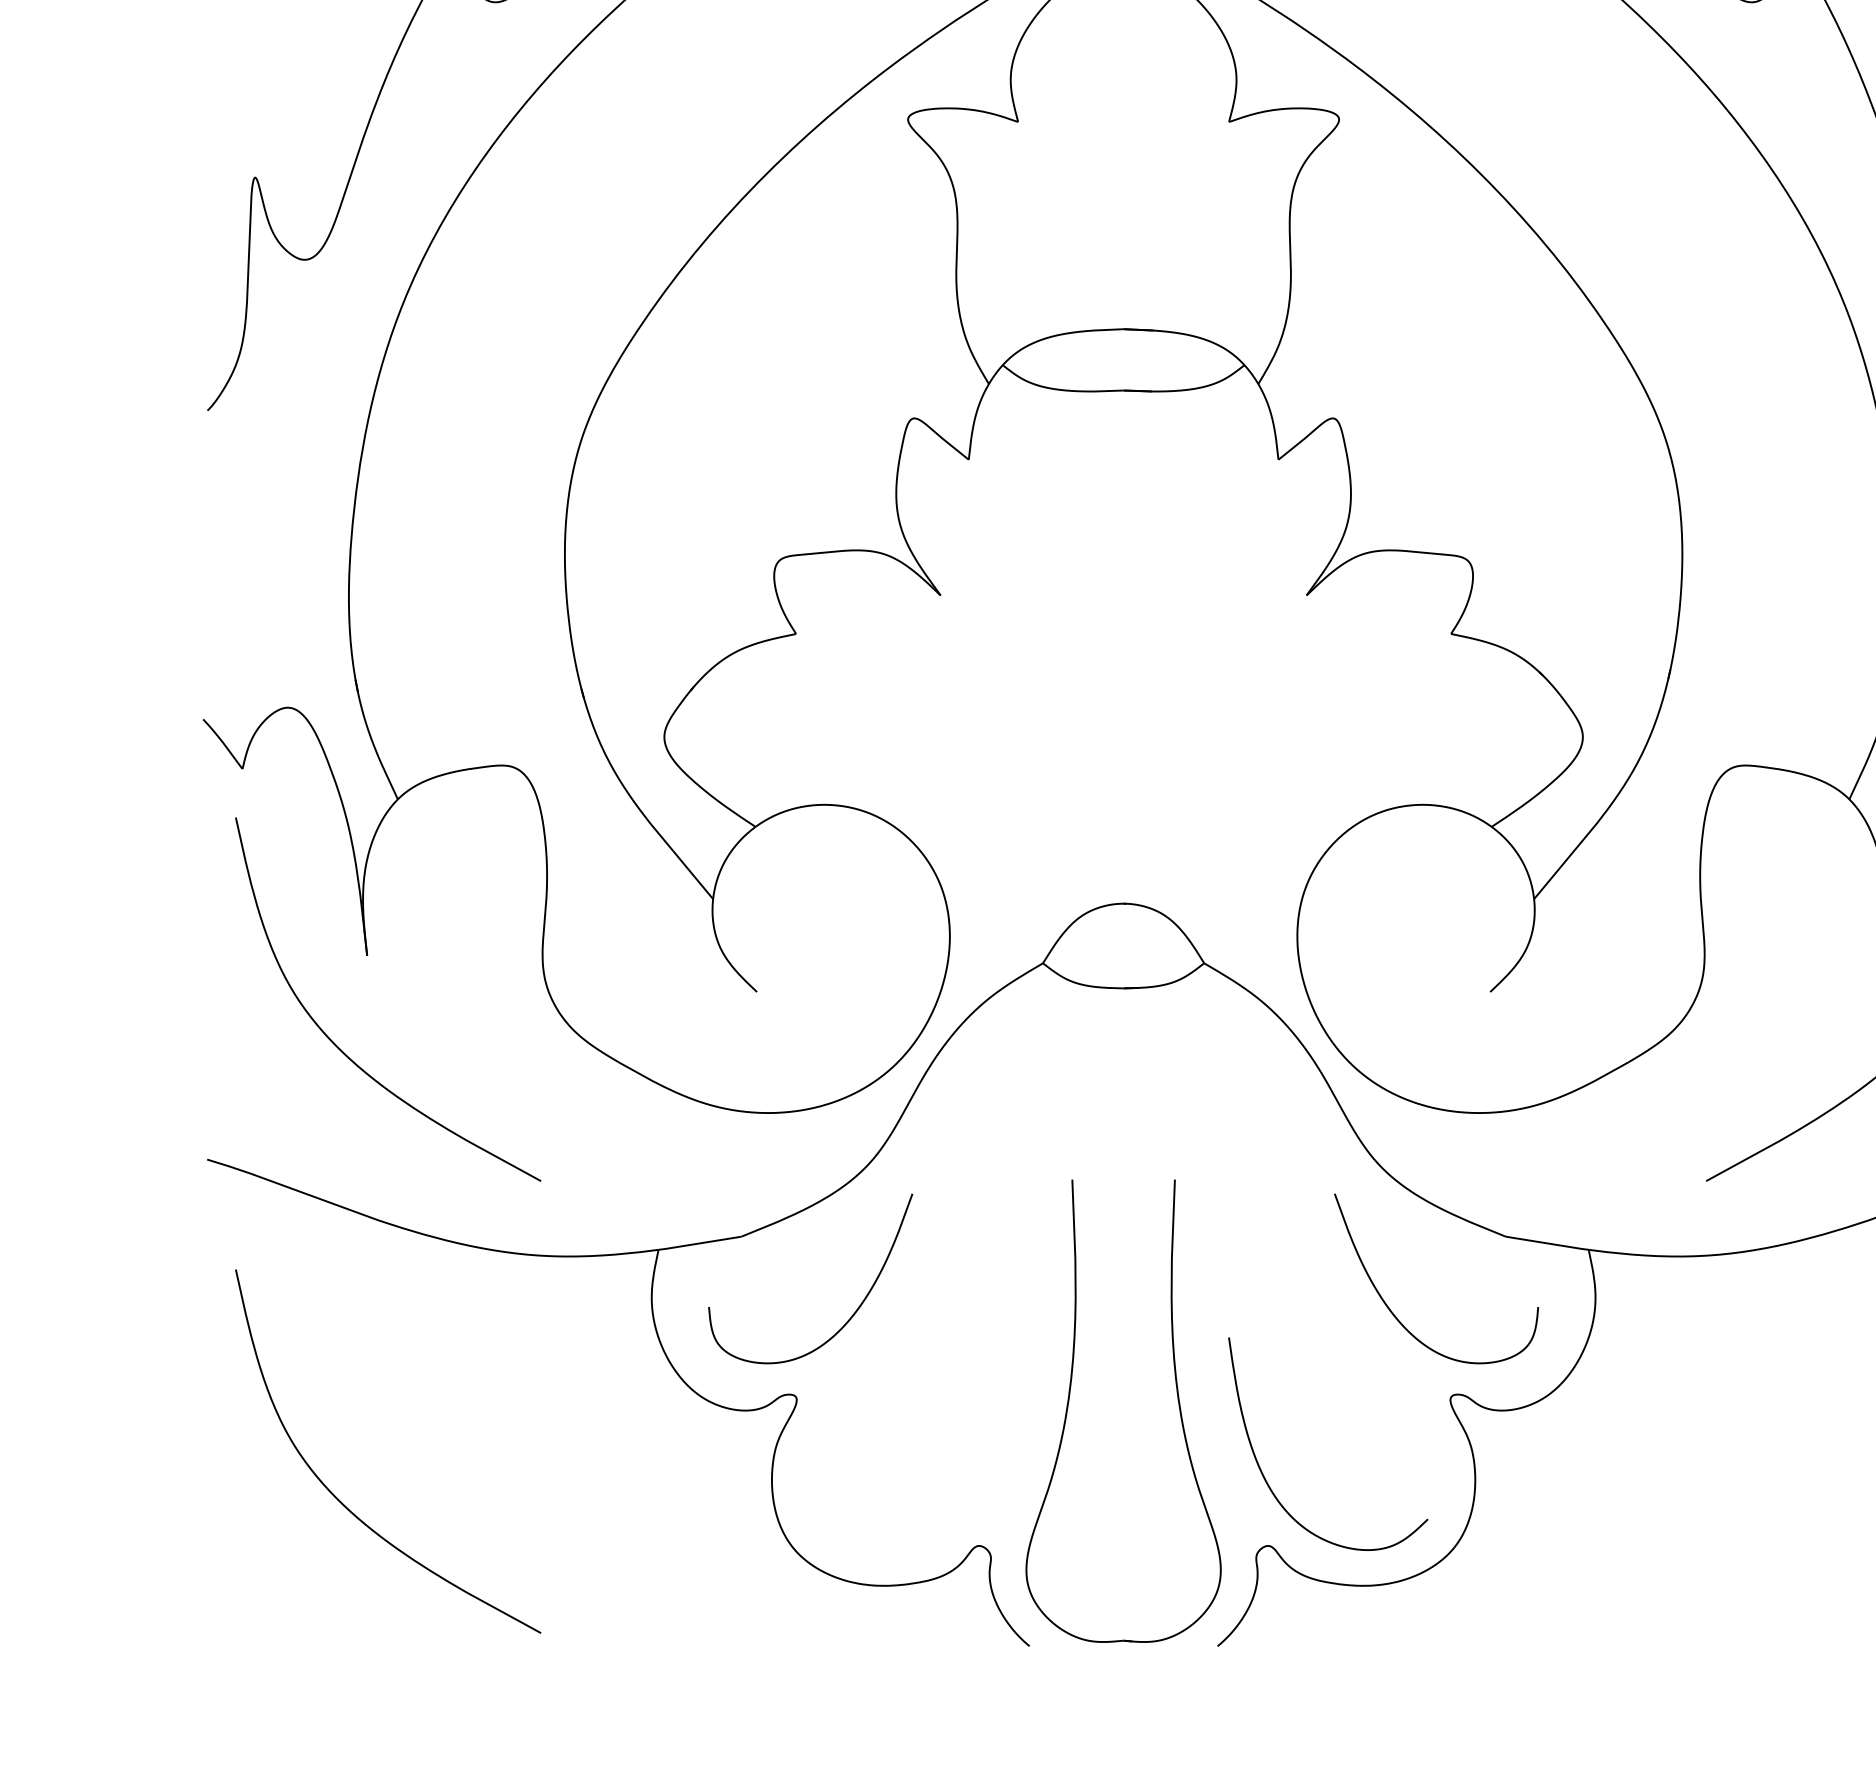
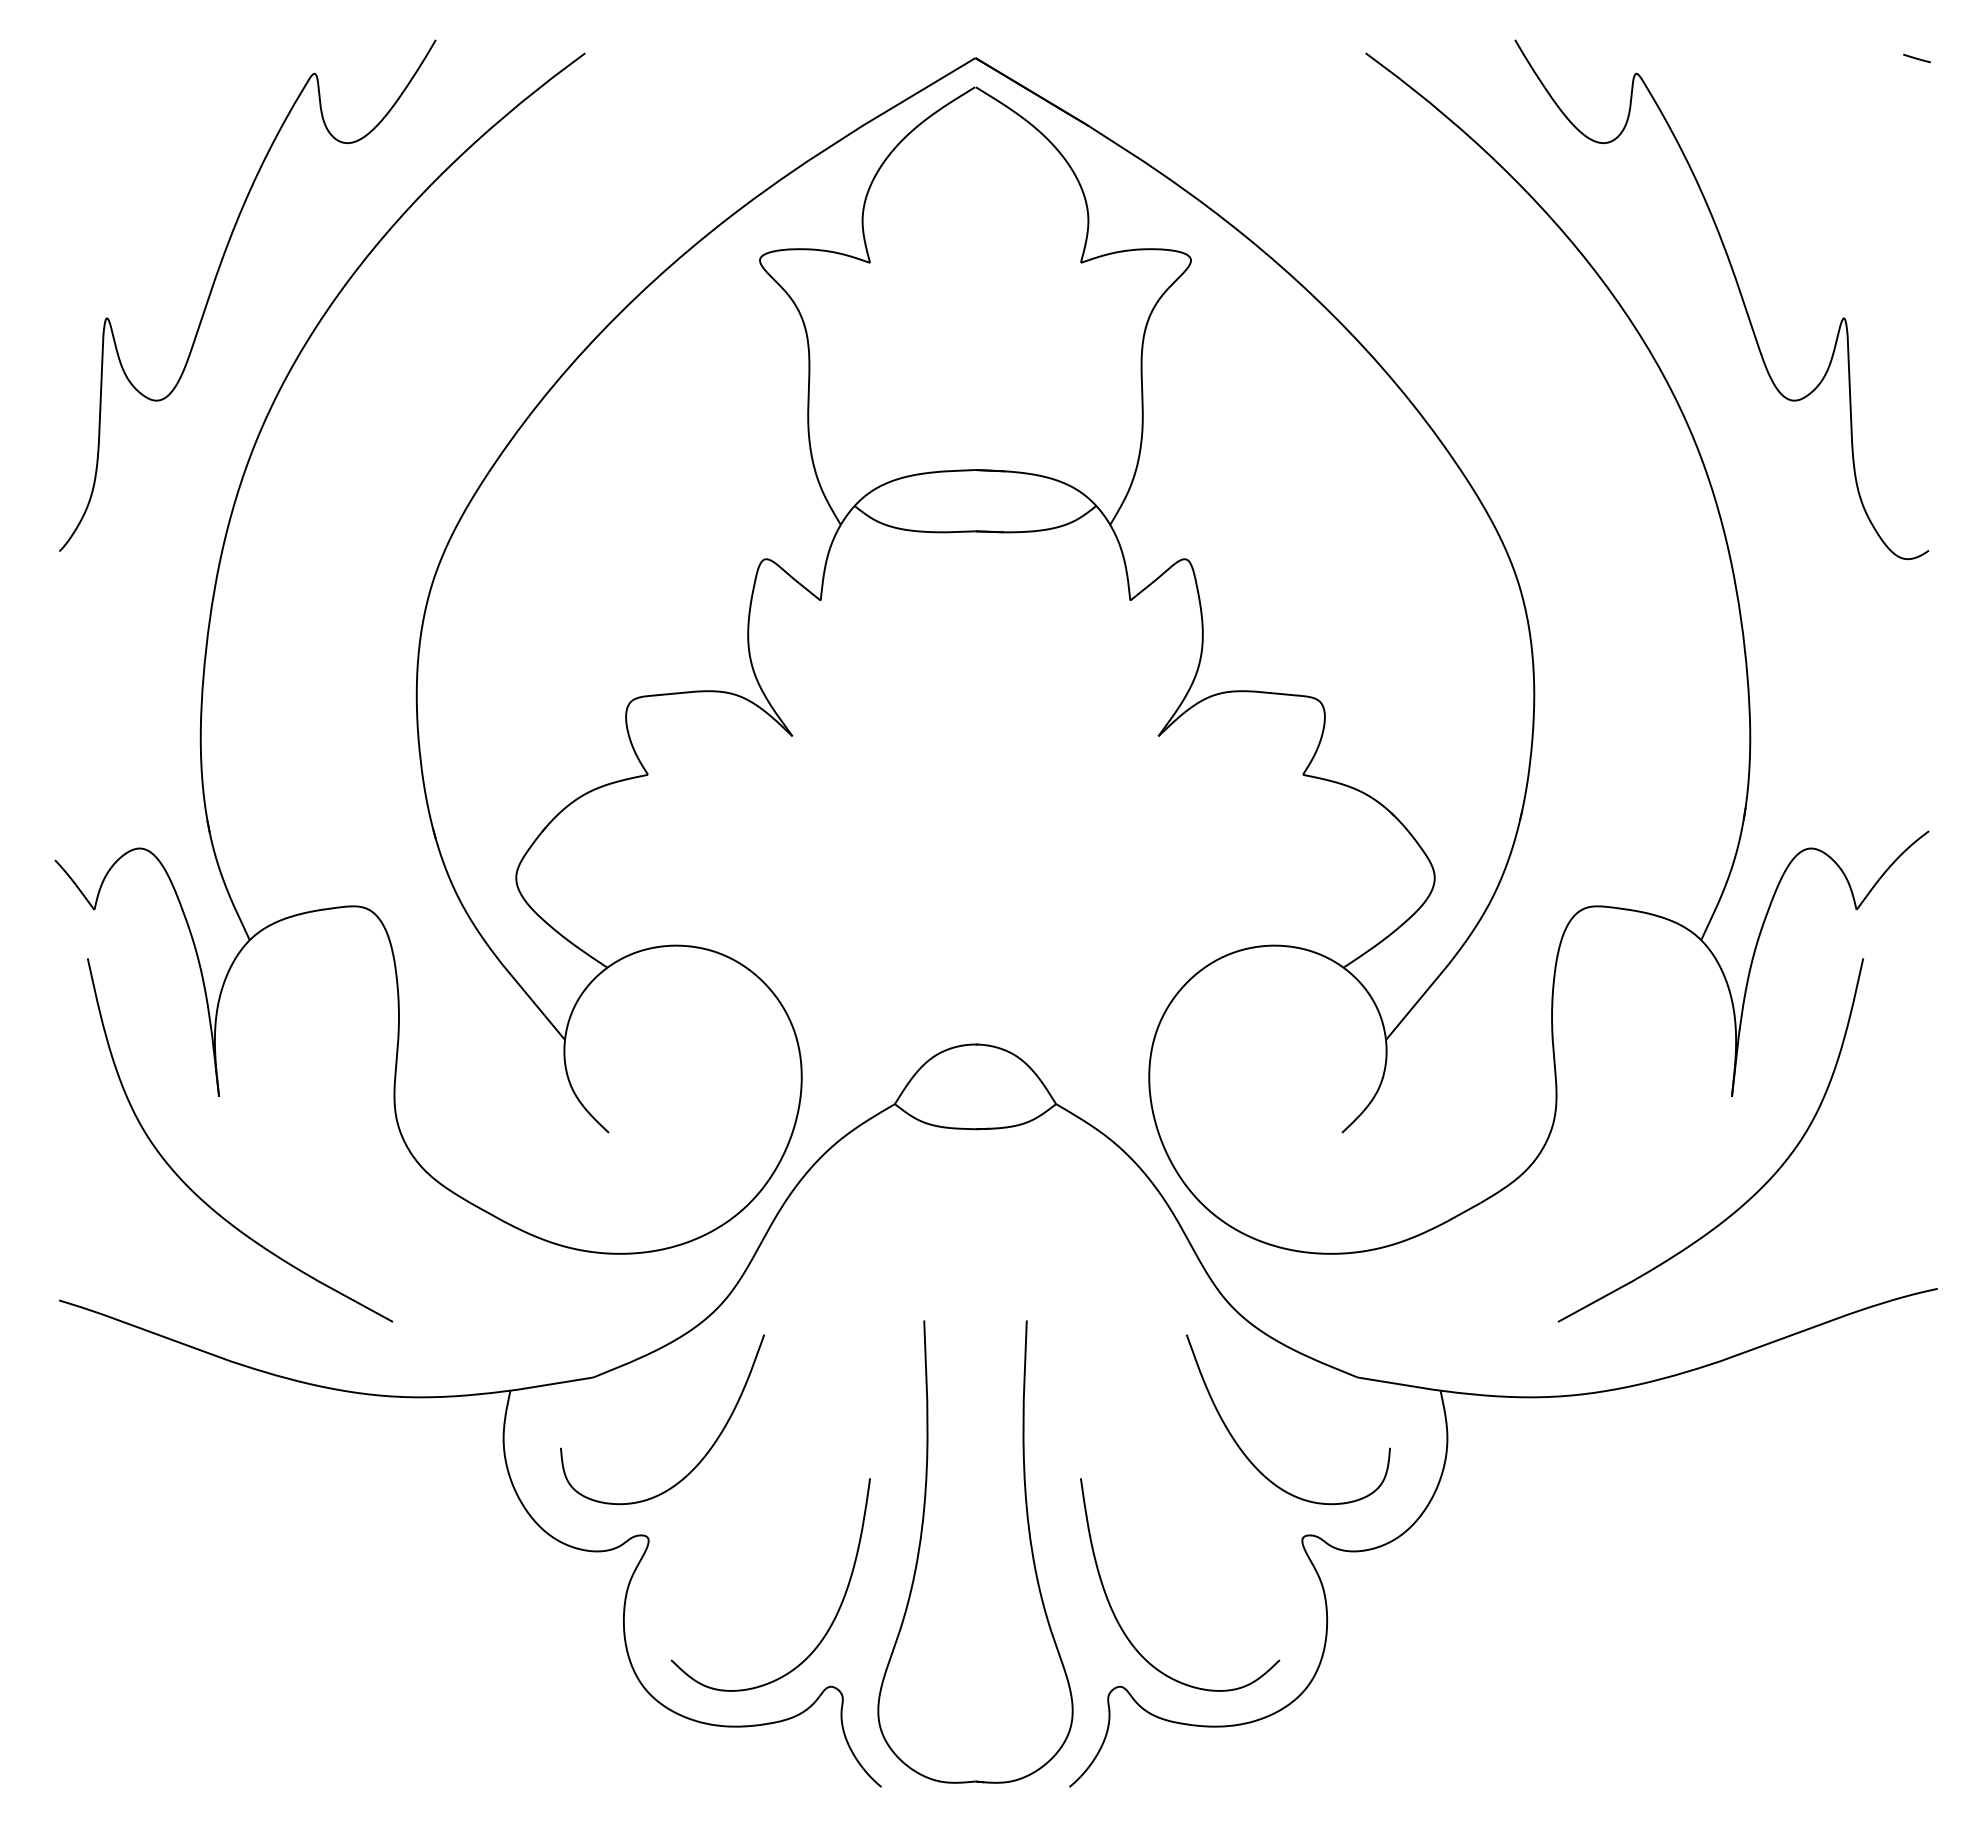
curve: (983, 1473) -> (835, 1614), added
curve: (339, 1499) -> (191, 1640), removed

